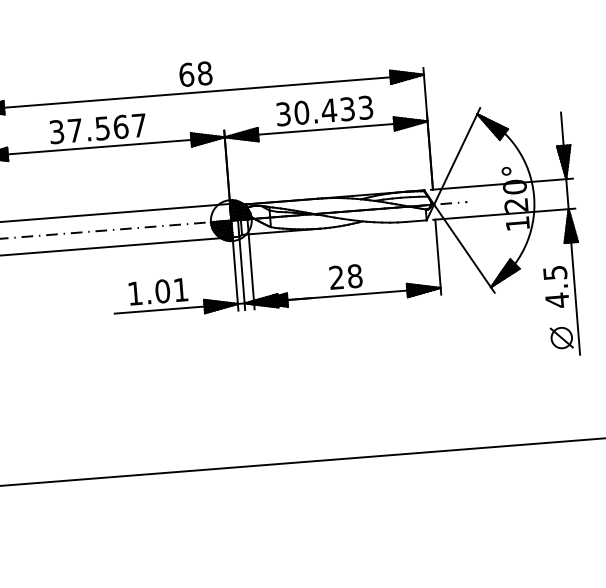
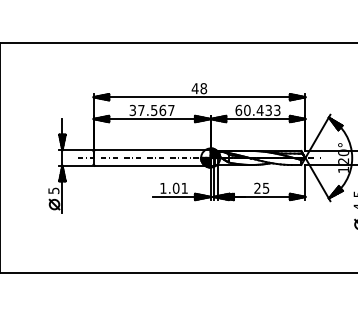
text: (185, 74) -> (194, 88), 68 -> 48
text: (282, 112) -> (238, 109), 30.433 -> 60.433
text: (353, 274) -> (265, 187), 28 -> 25

